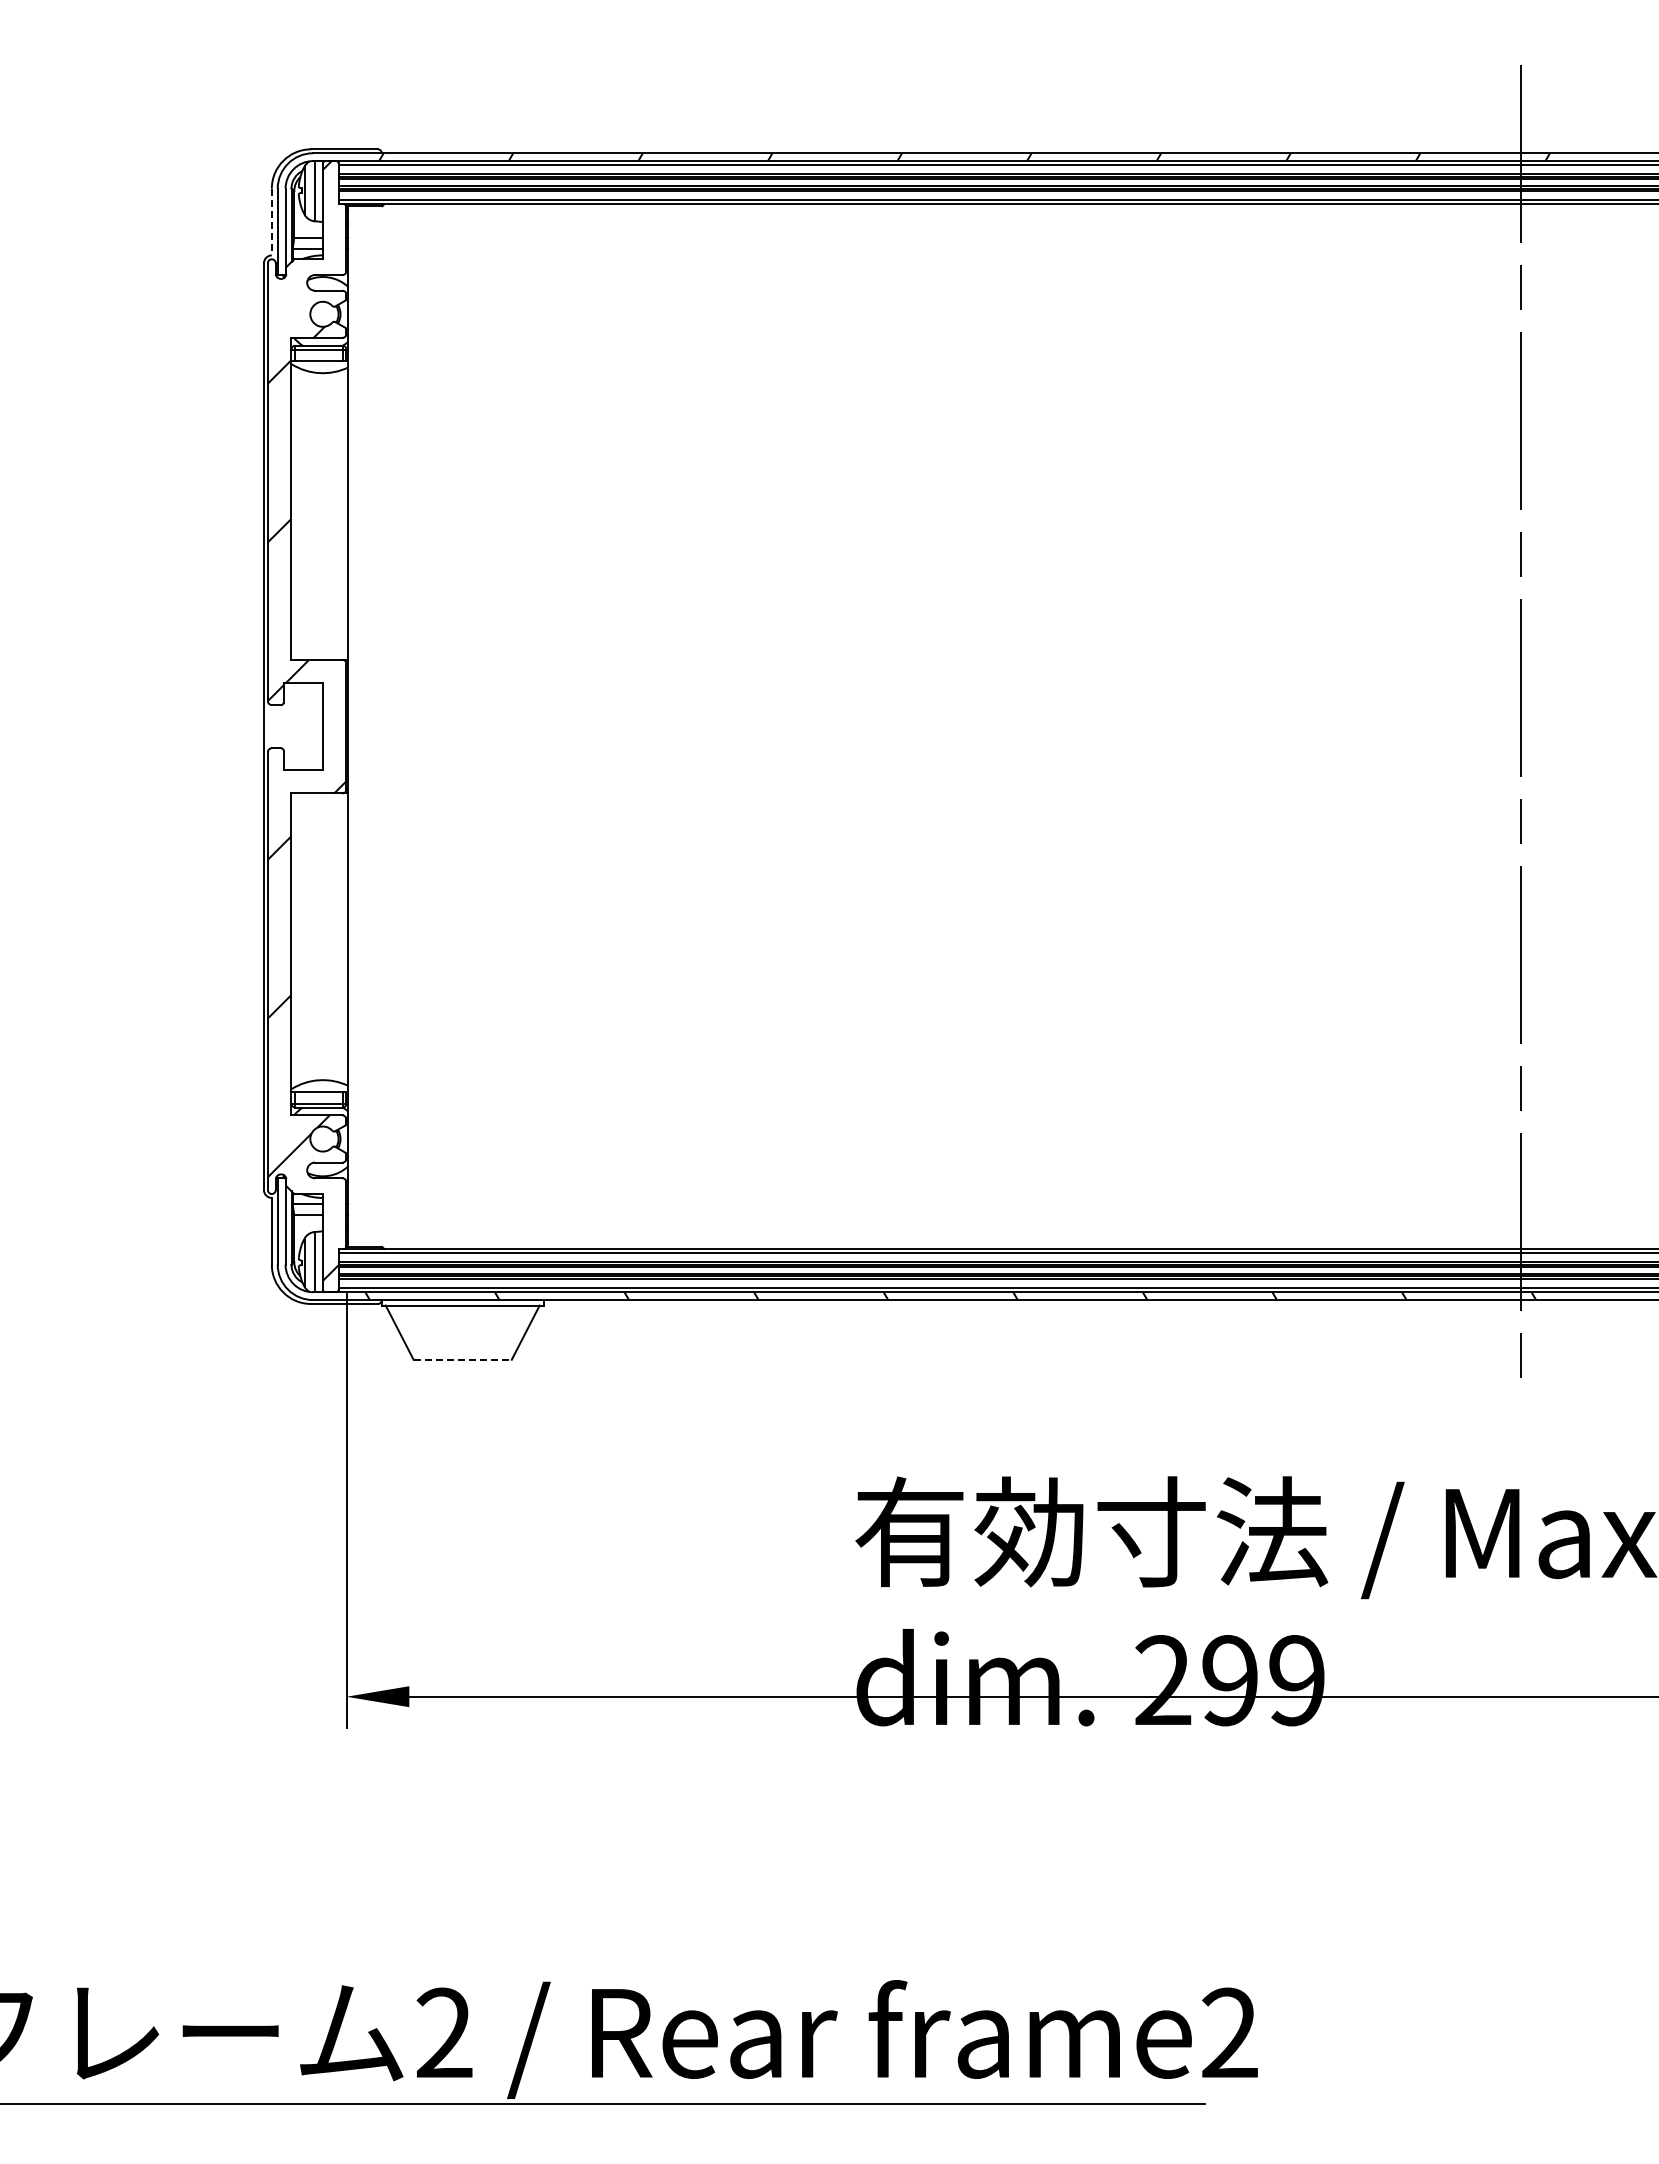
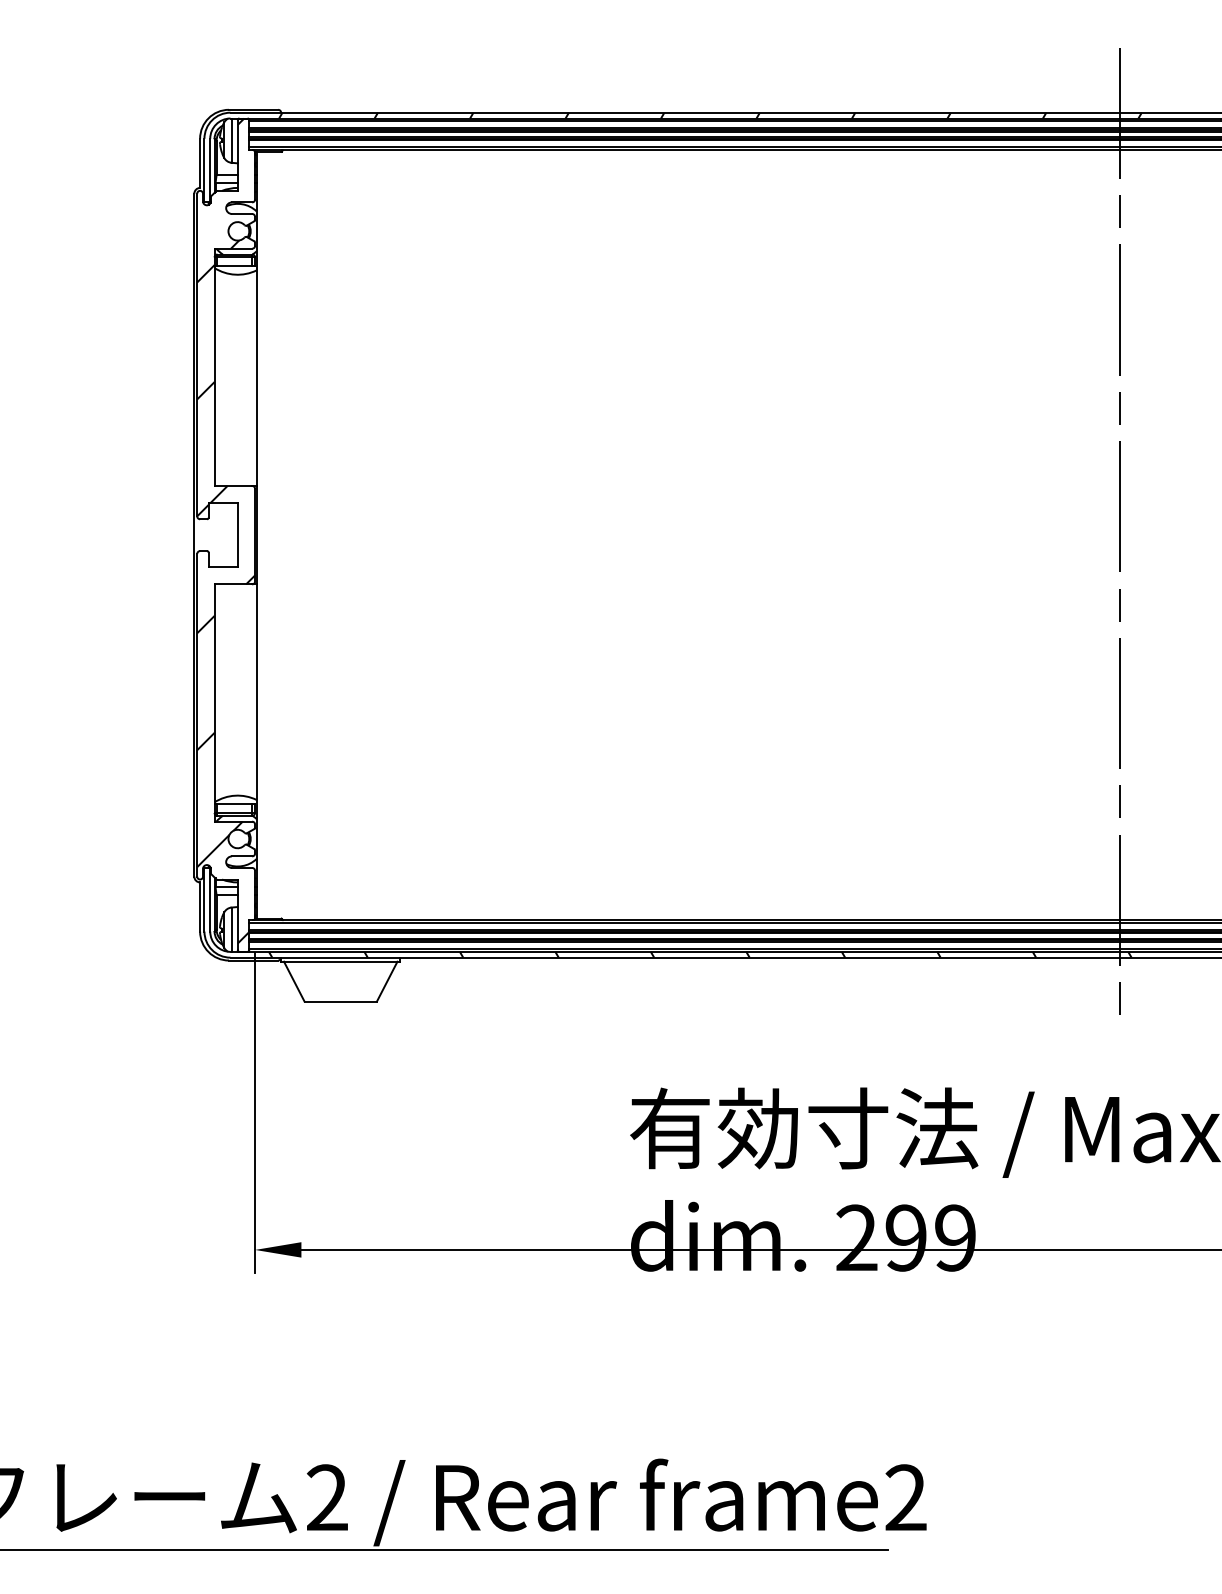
line: (271, 222) -> (199, 163), dashed -> solid
line: (463, 1359) -> (341, 1001), dashed -> solid

